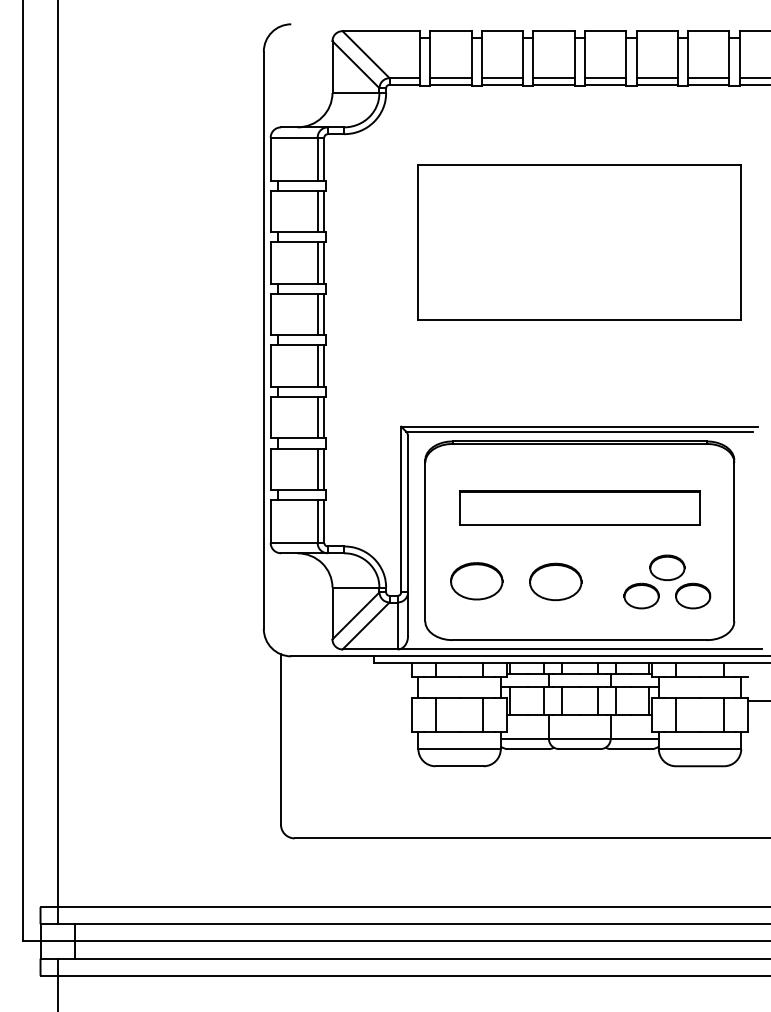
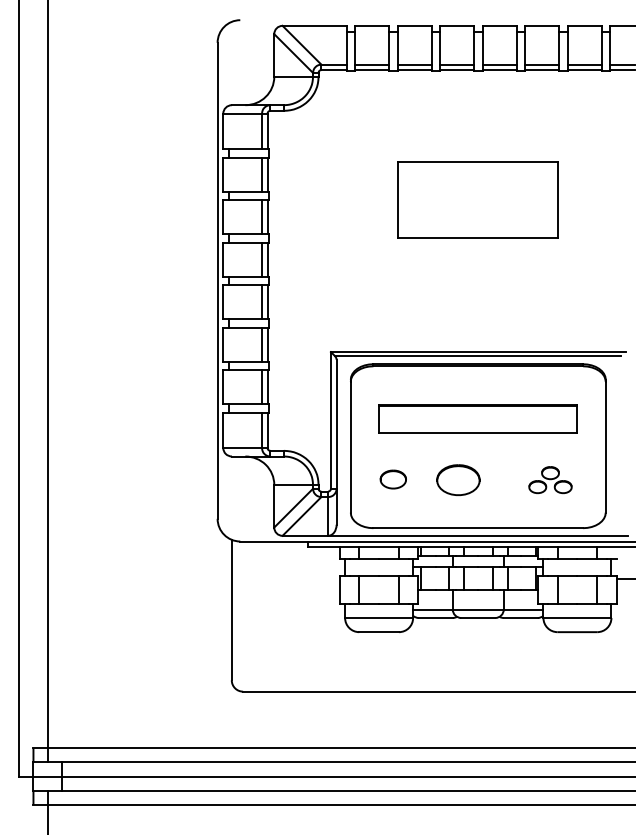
part: (578, 241) -> (477, 199), size x0.6
part: (477, 581) -> (393, 479), size x0.6
part: (667, 581) -> (550, 479), size x0.6

